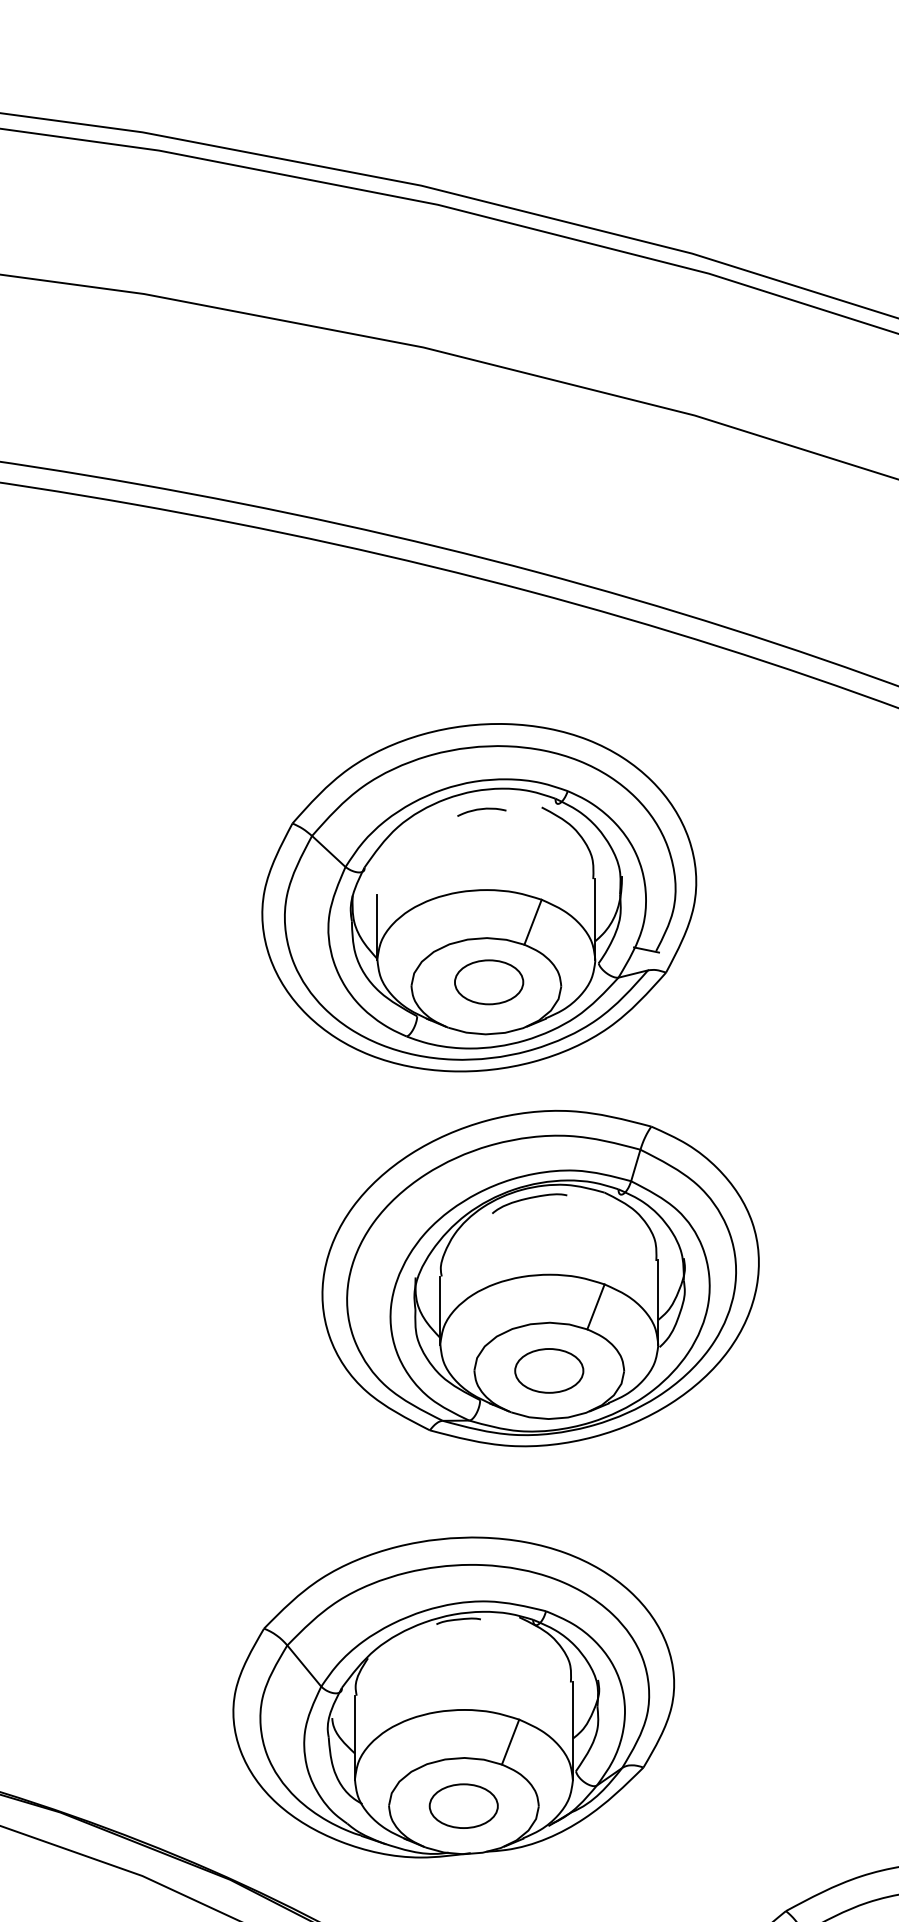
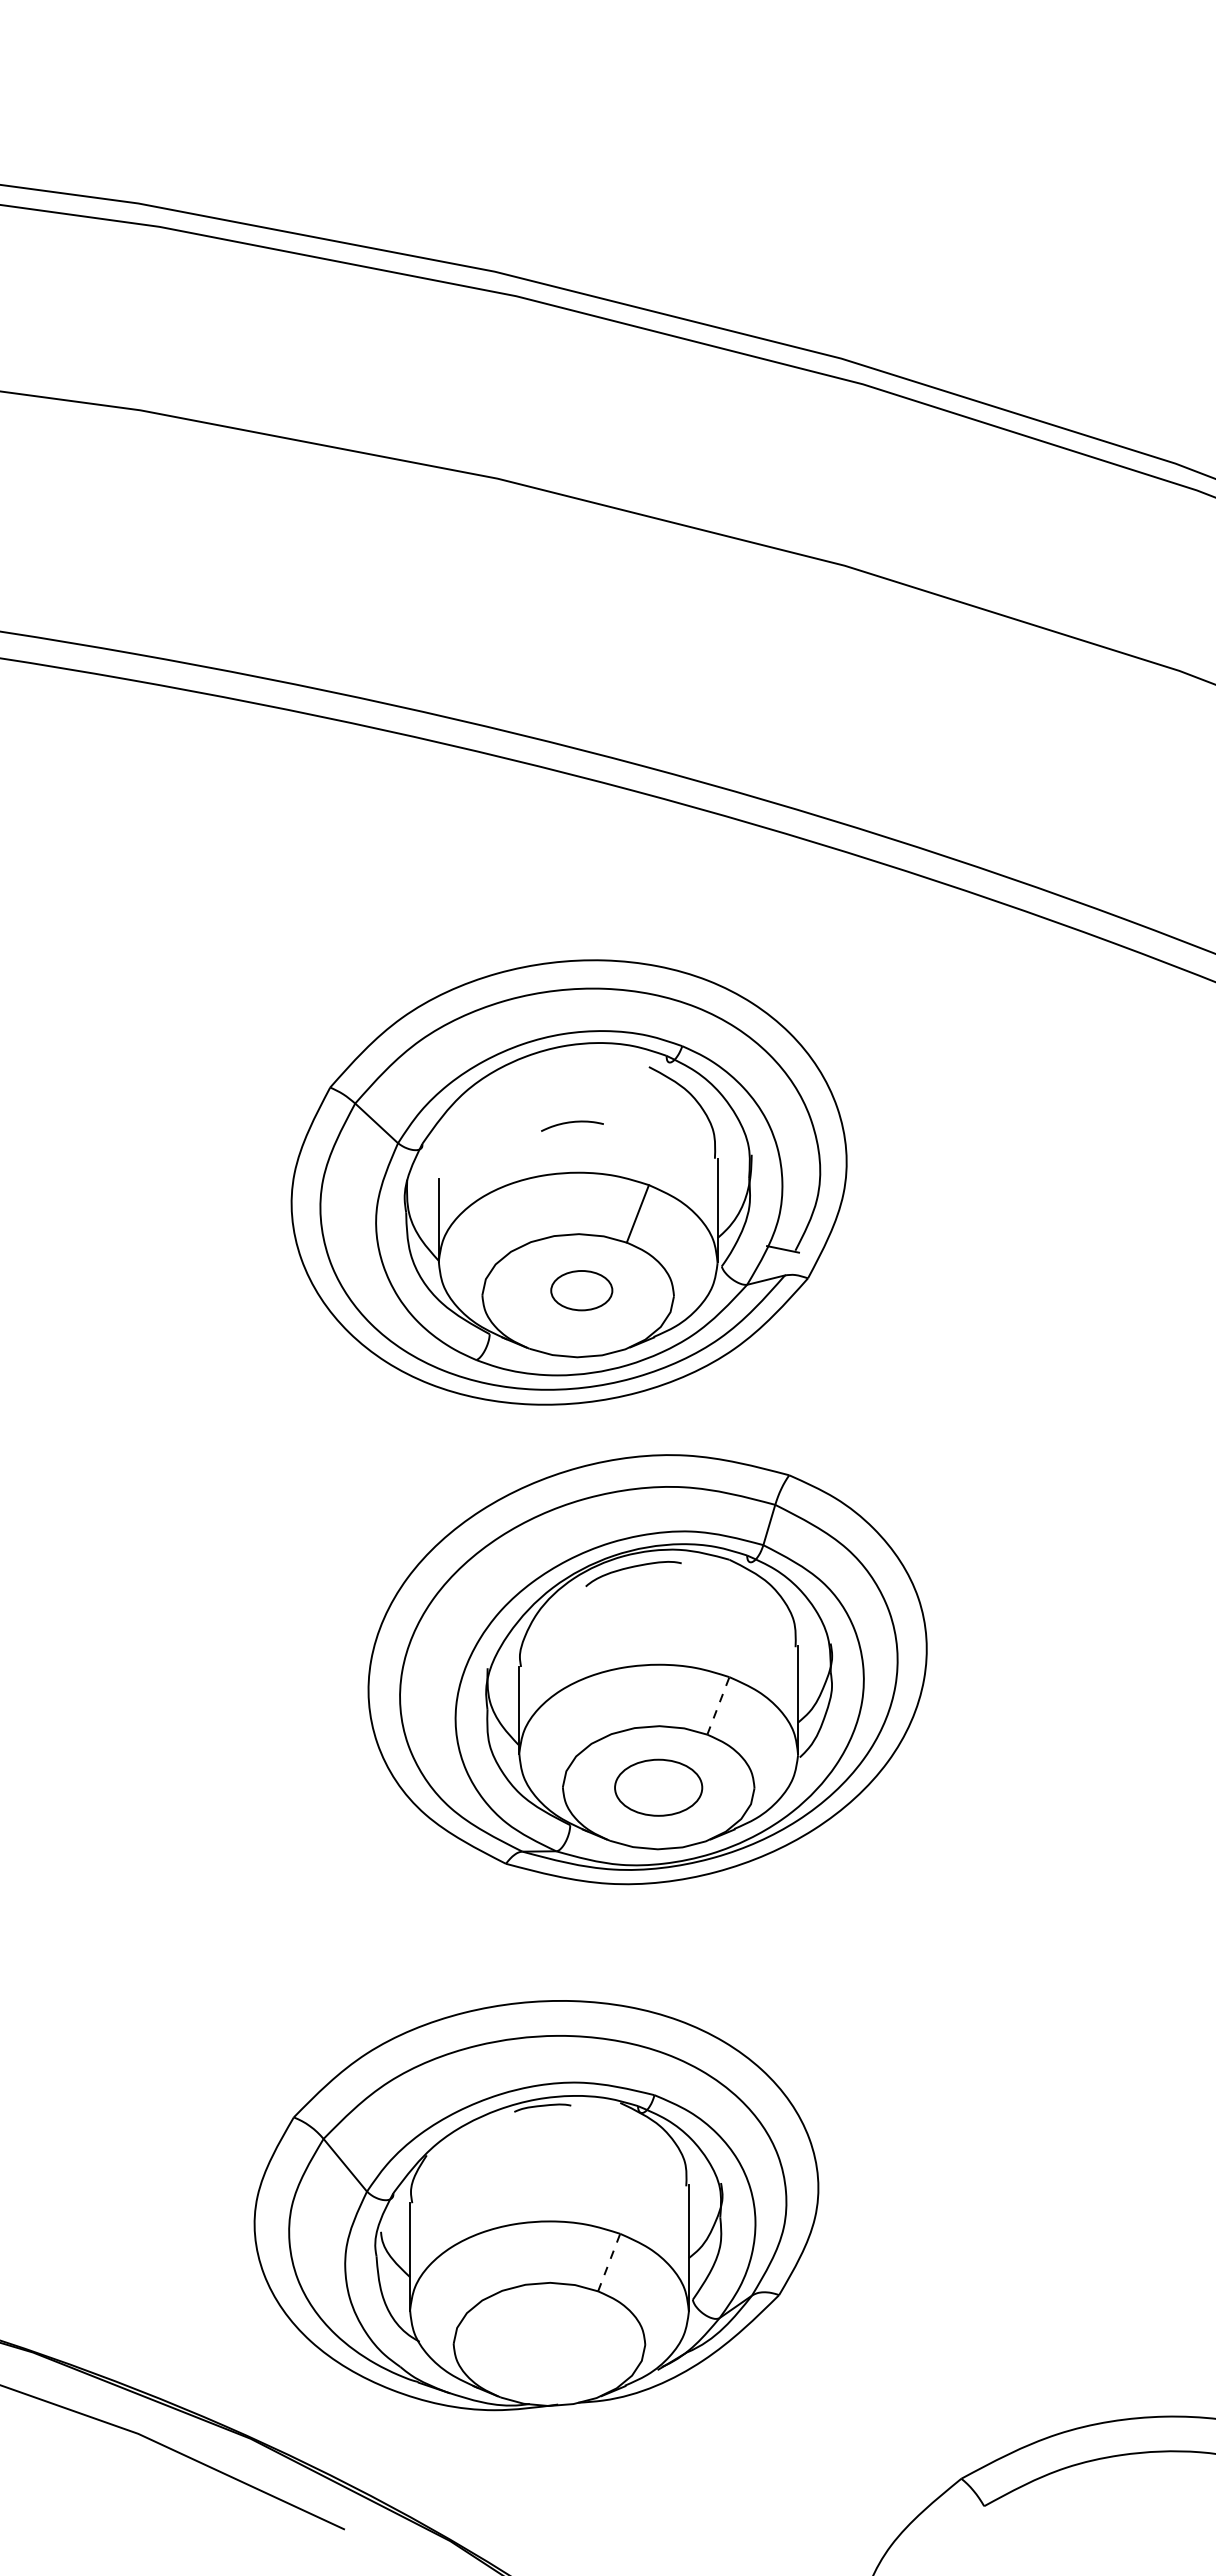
curve: (481, 810) -> (571, 1123), moved
part: (488, 982) -> (581, 1290), size x0.7
line: (596, 1306) -> (718, 1705), solid -> dashed
line: (510, 1742) -> (609, 2262), solid -> dashed
part: (463, 1806) -> (548, 2344), removed

